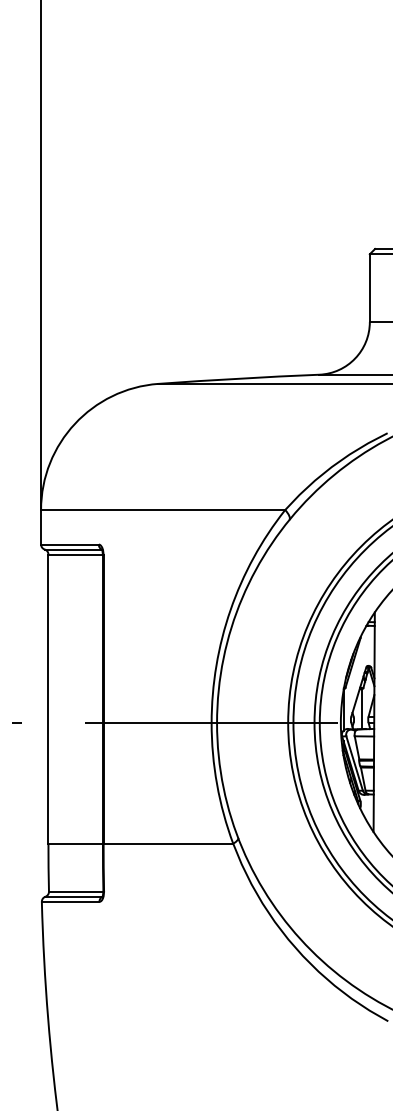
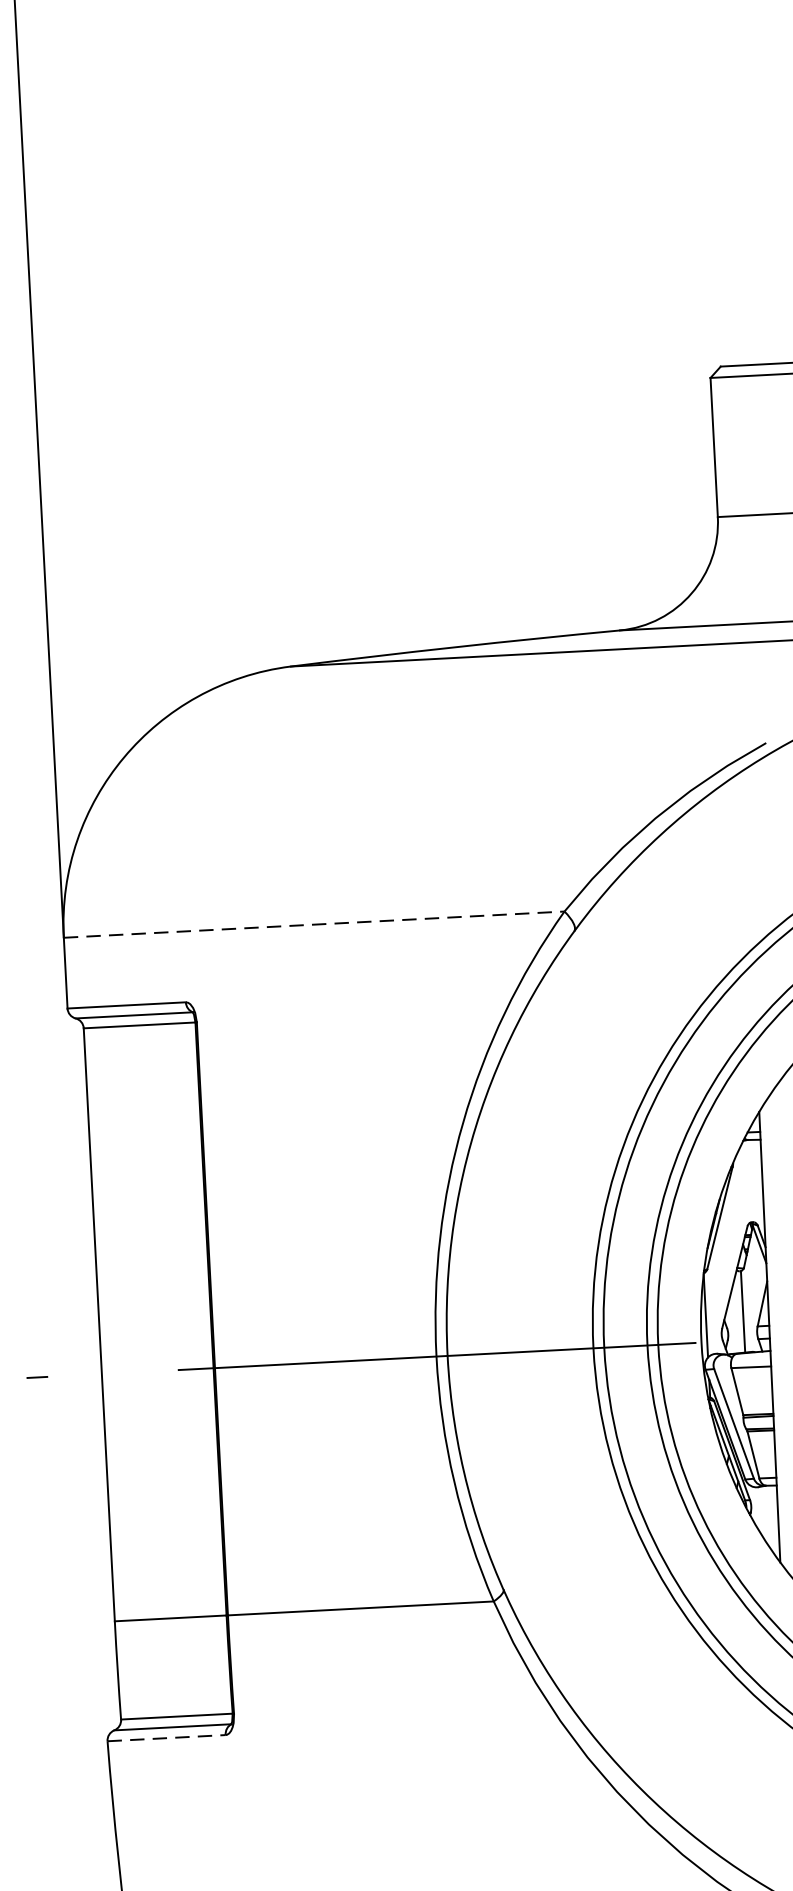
line: (163, 510) -> (314, 925), solid -> dashed
line: (70, 901) -> (166, 1737), solid -> dashed

